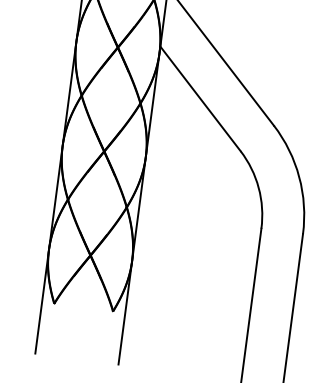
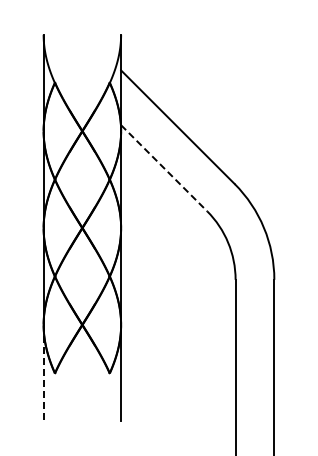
line: (200, 99) -> (164, 168), solid -> dashed
line: (41, 302) -> (43, 373), solid -> dashed

